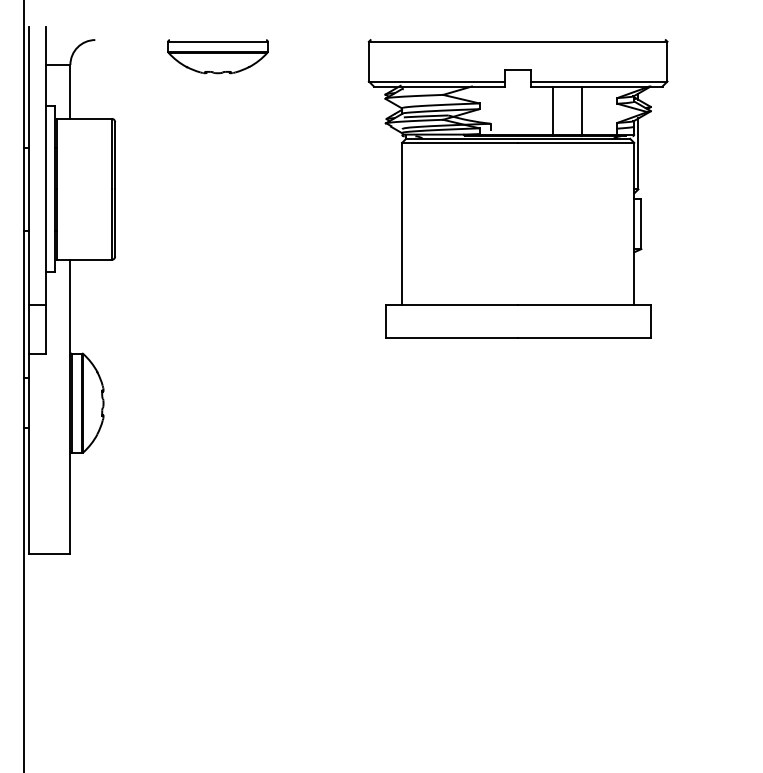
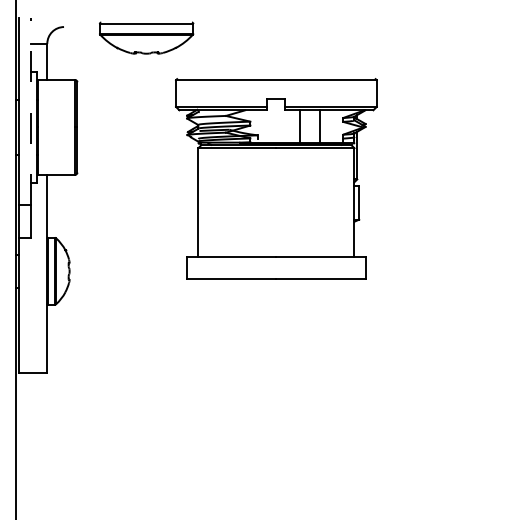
part: (217, 57) -> (146, 38), size x1.4
line: (45, 165) -> (30, 111), solid -> dashed
part: (518, 187) -> (276, 178), moved

